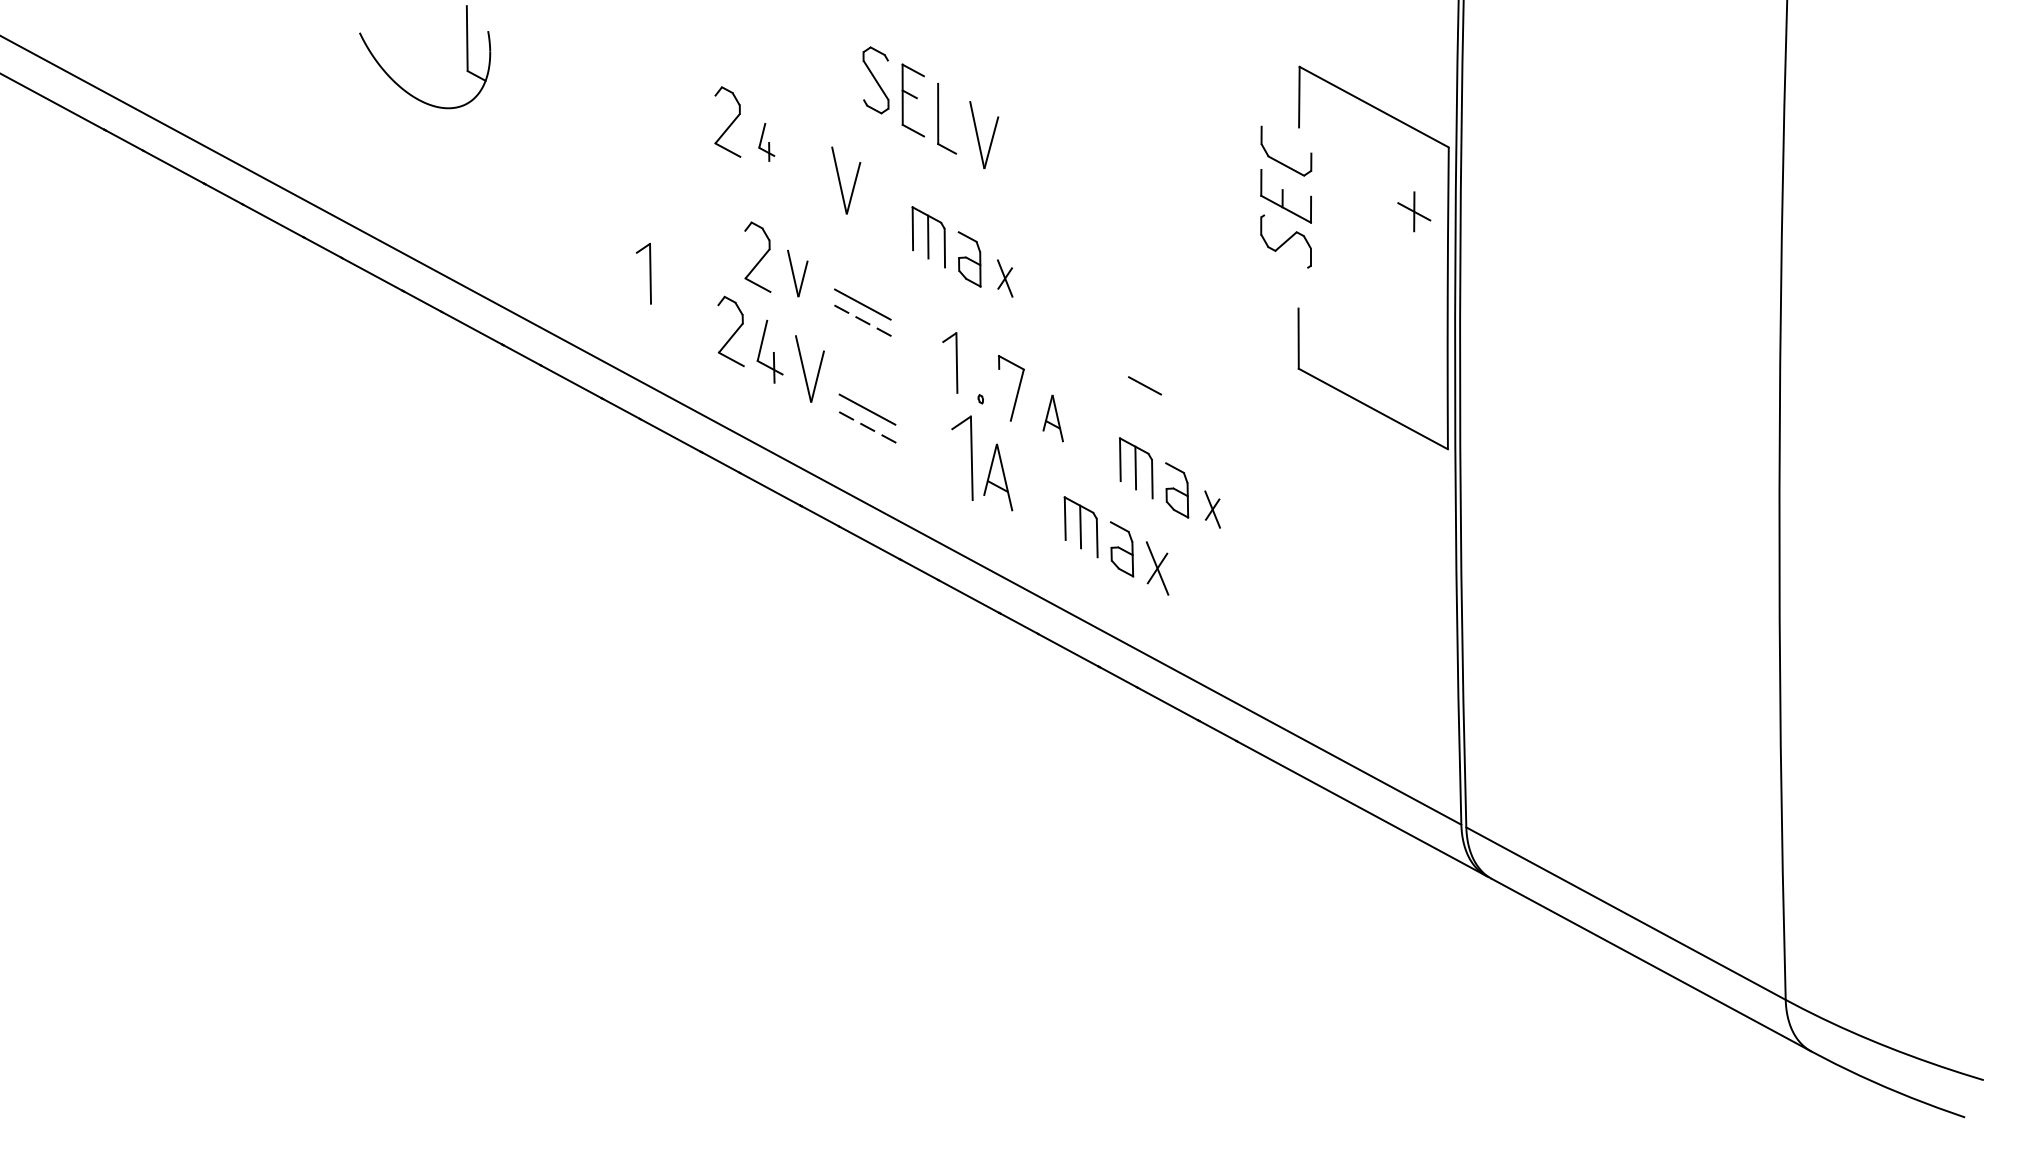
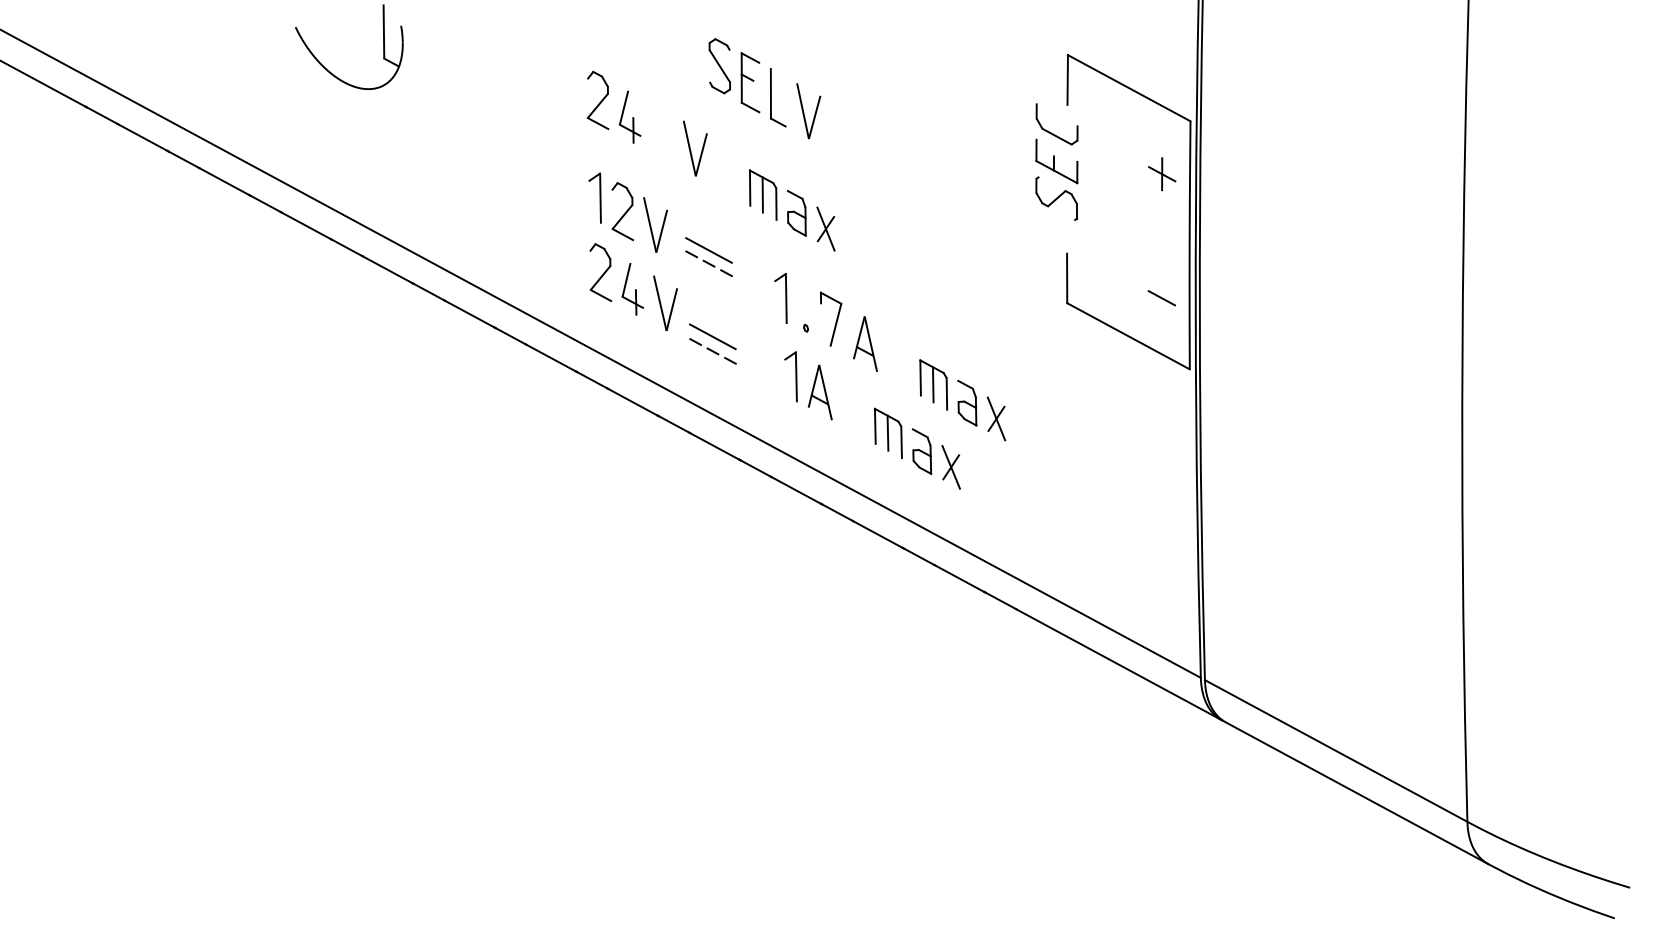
part: (766, 141) -> (629, 116), size x1.67
part: (643, 272) -> (594, 197), moved
part: (797, 272) -> (655, 224), size x1.43
part: (1004, 277) -> (825, 228), size x1.43
line: (1144, 386) -> (1161, 298), moved
part: (1053, 417) -> (865, 343), size x1.43
part: (961, 457) -> (790, 376), size x0.71
part: (1212, 509) -> (996, 418), size x1.43

